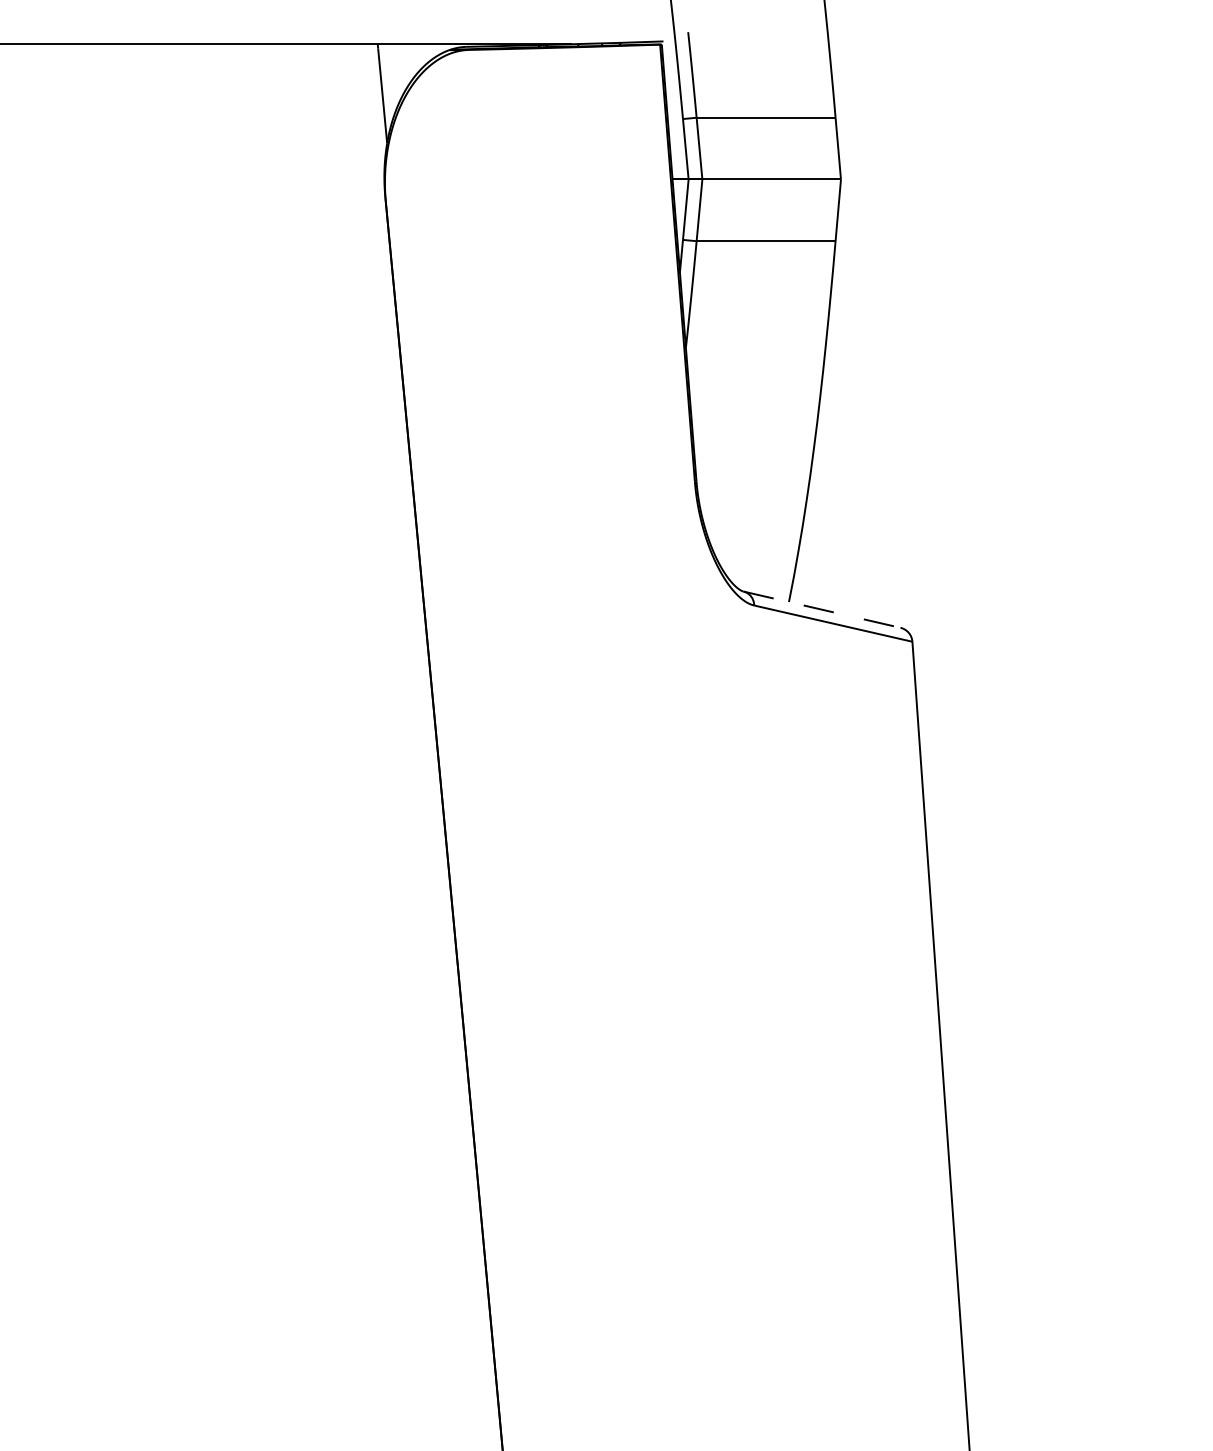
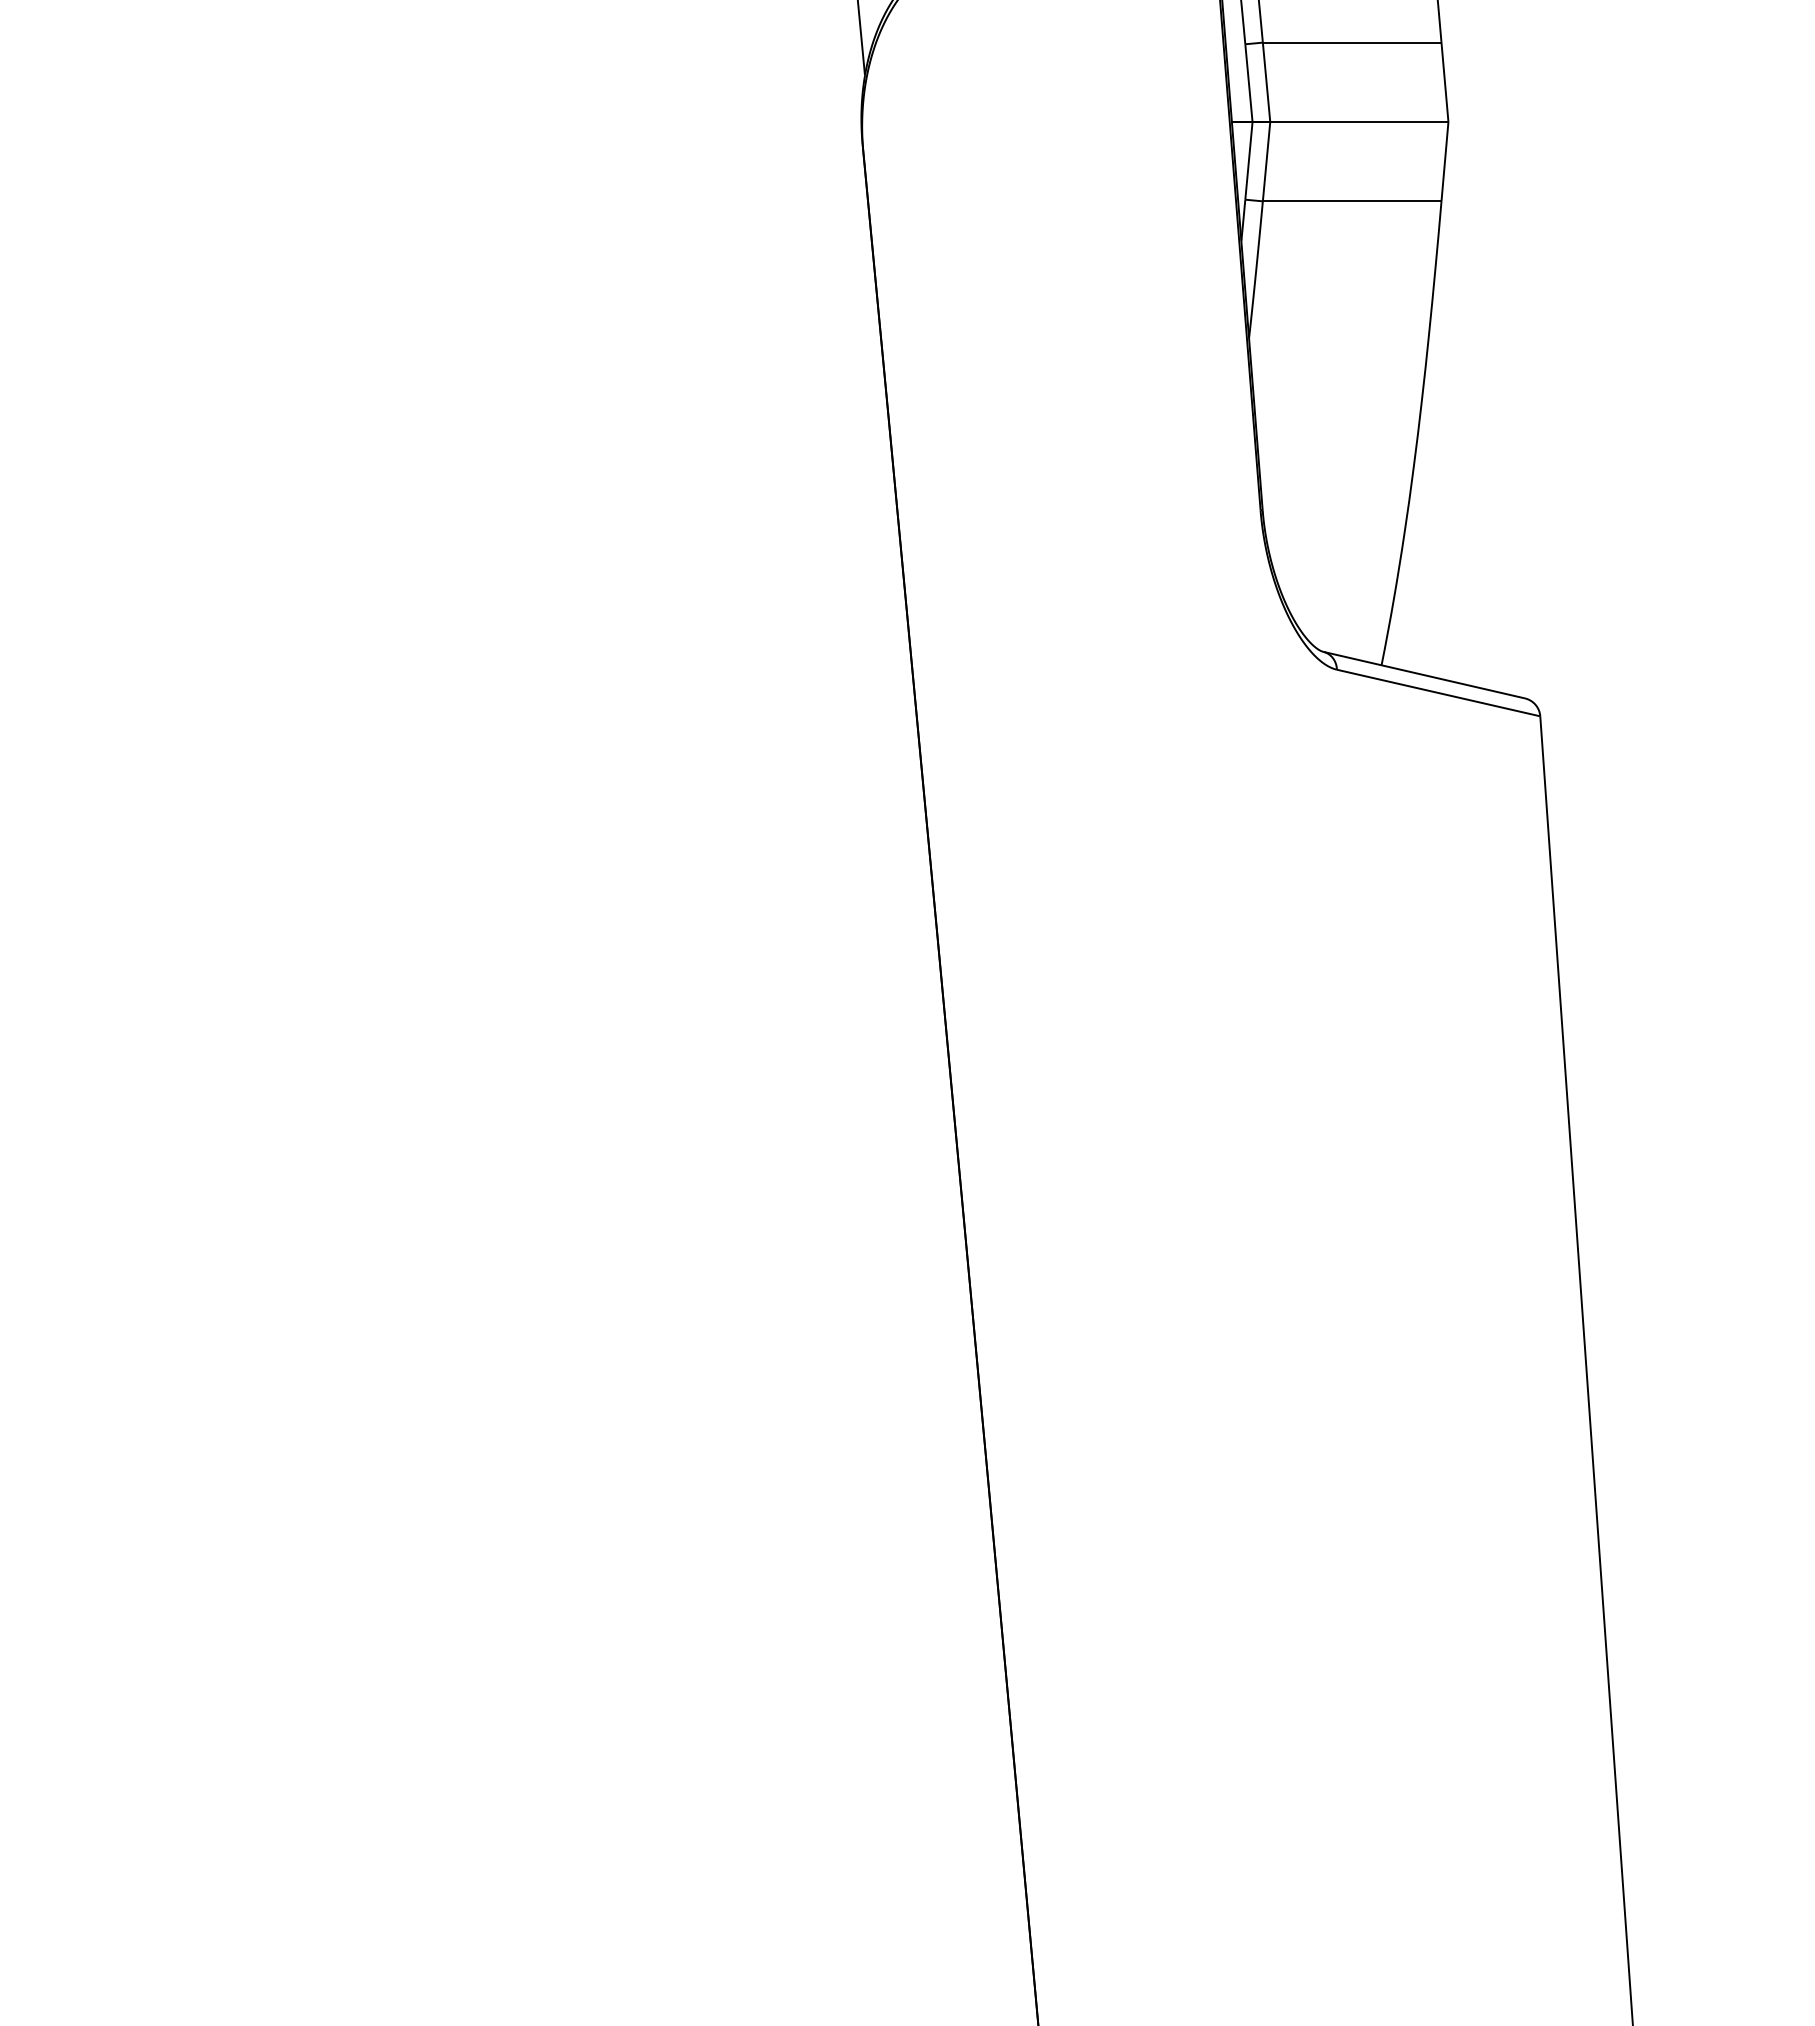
line: (822, 610) -> (1424, 675), dashed -> solid

